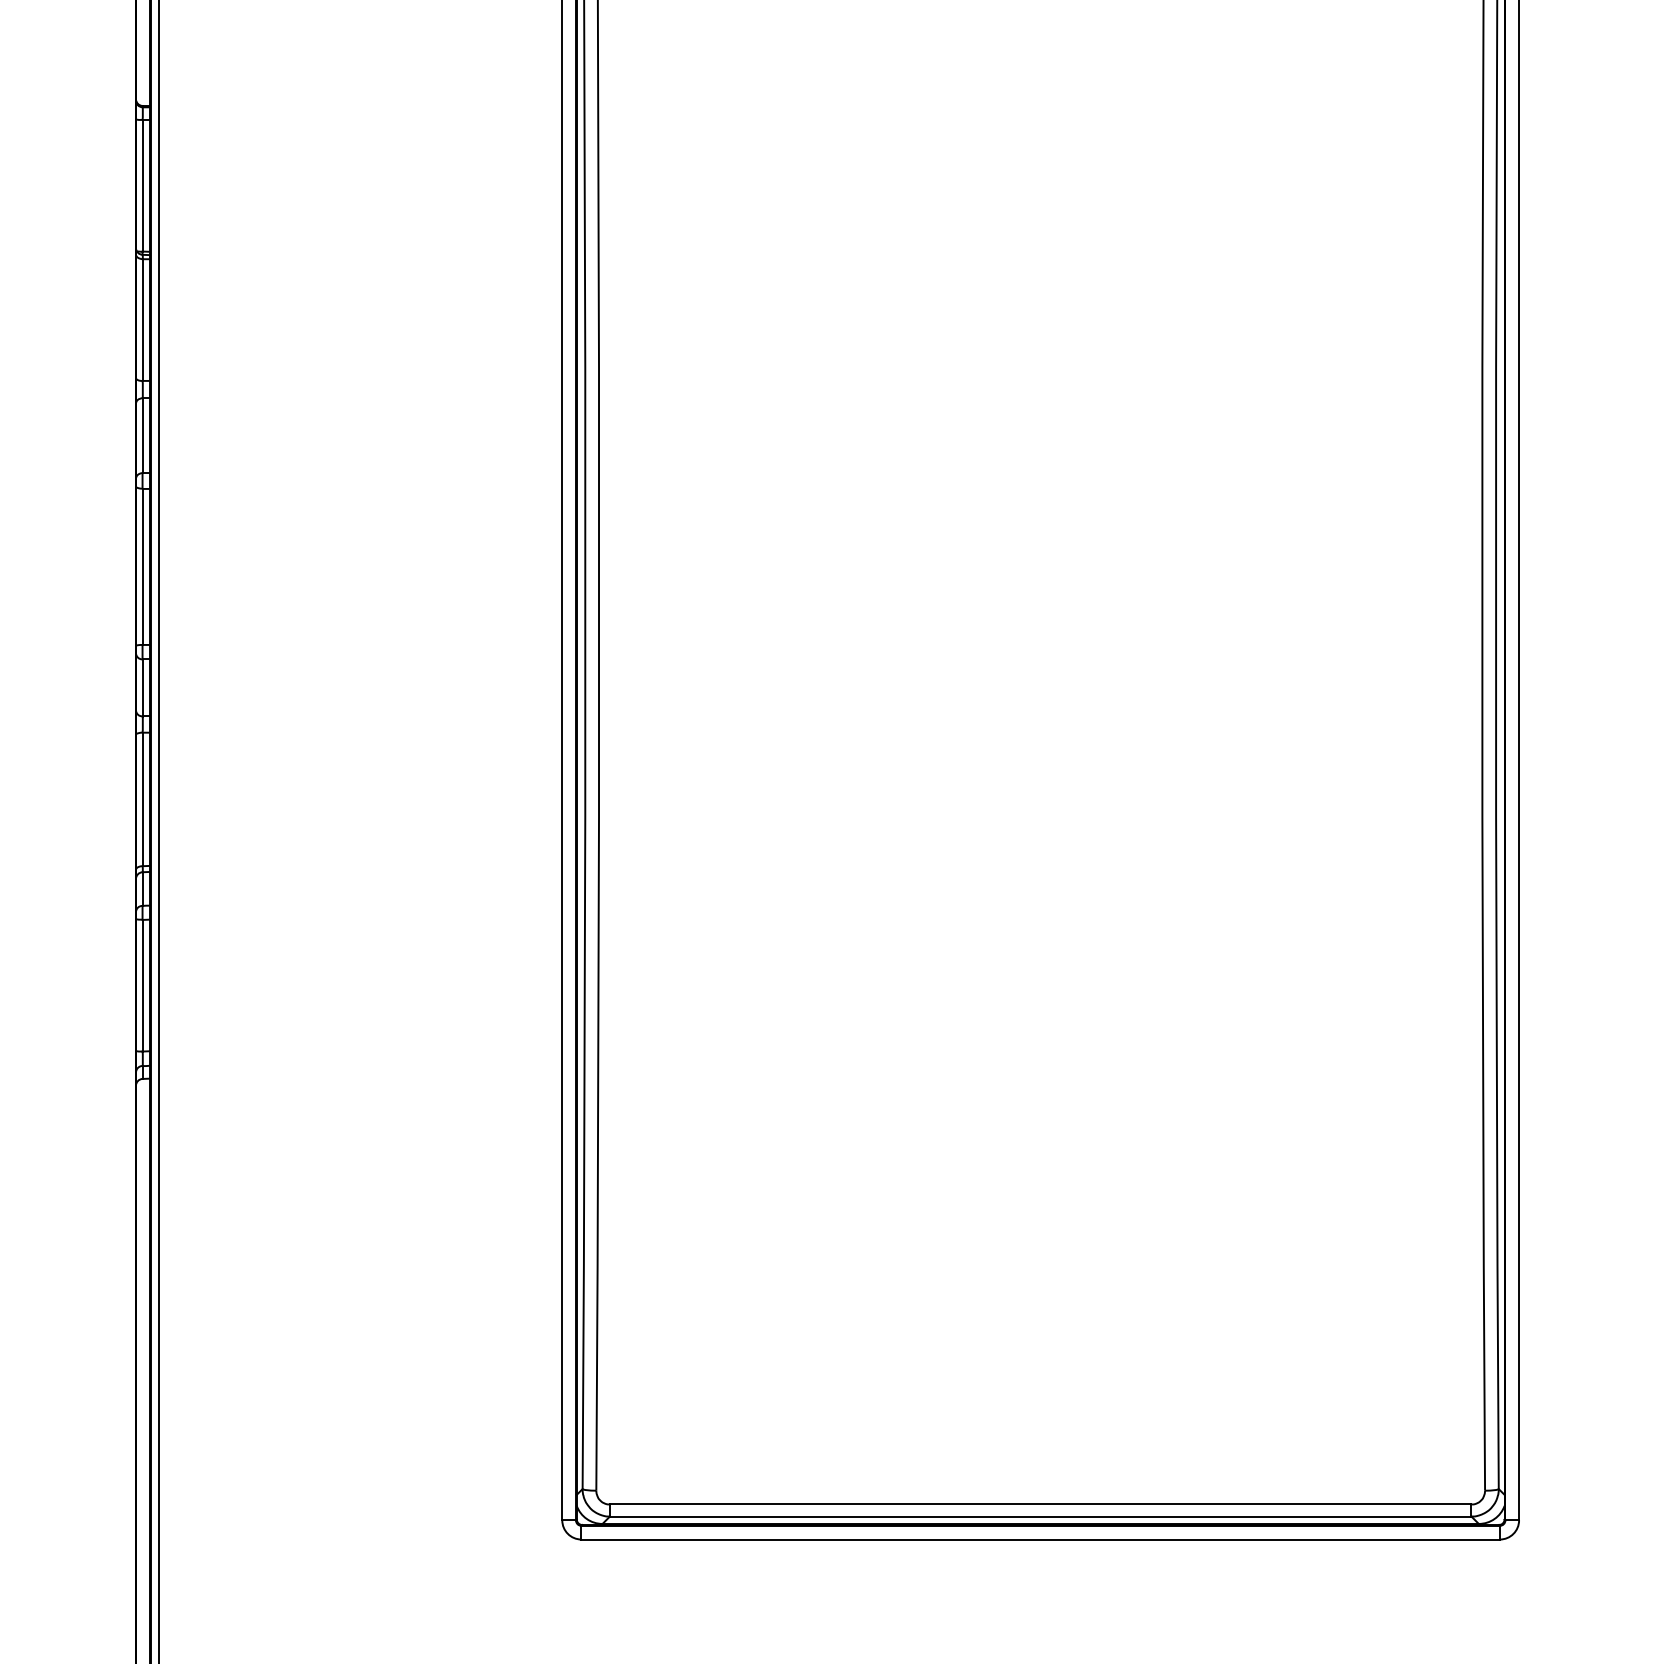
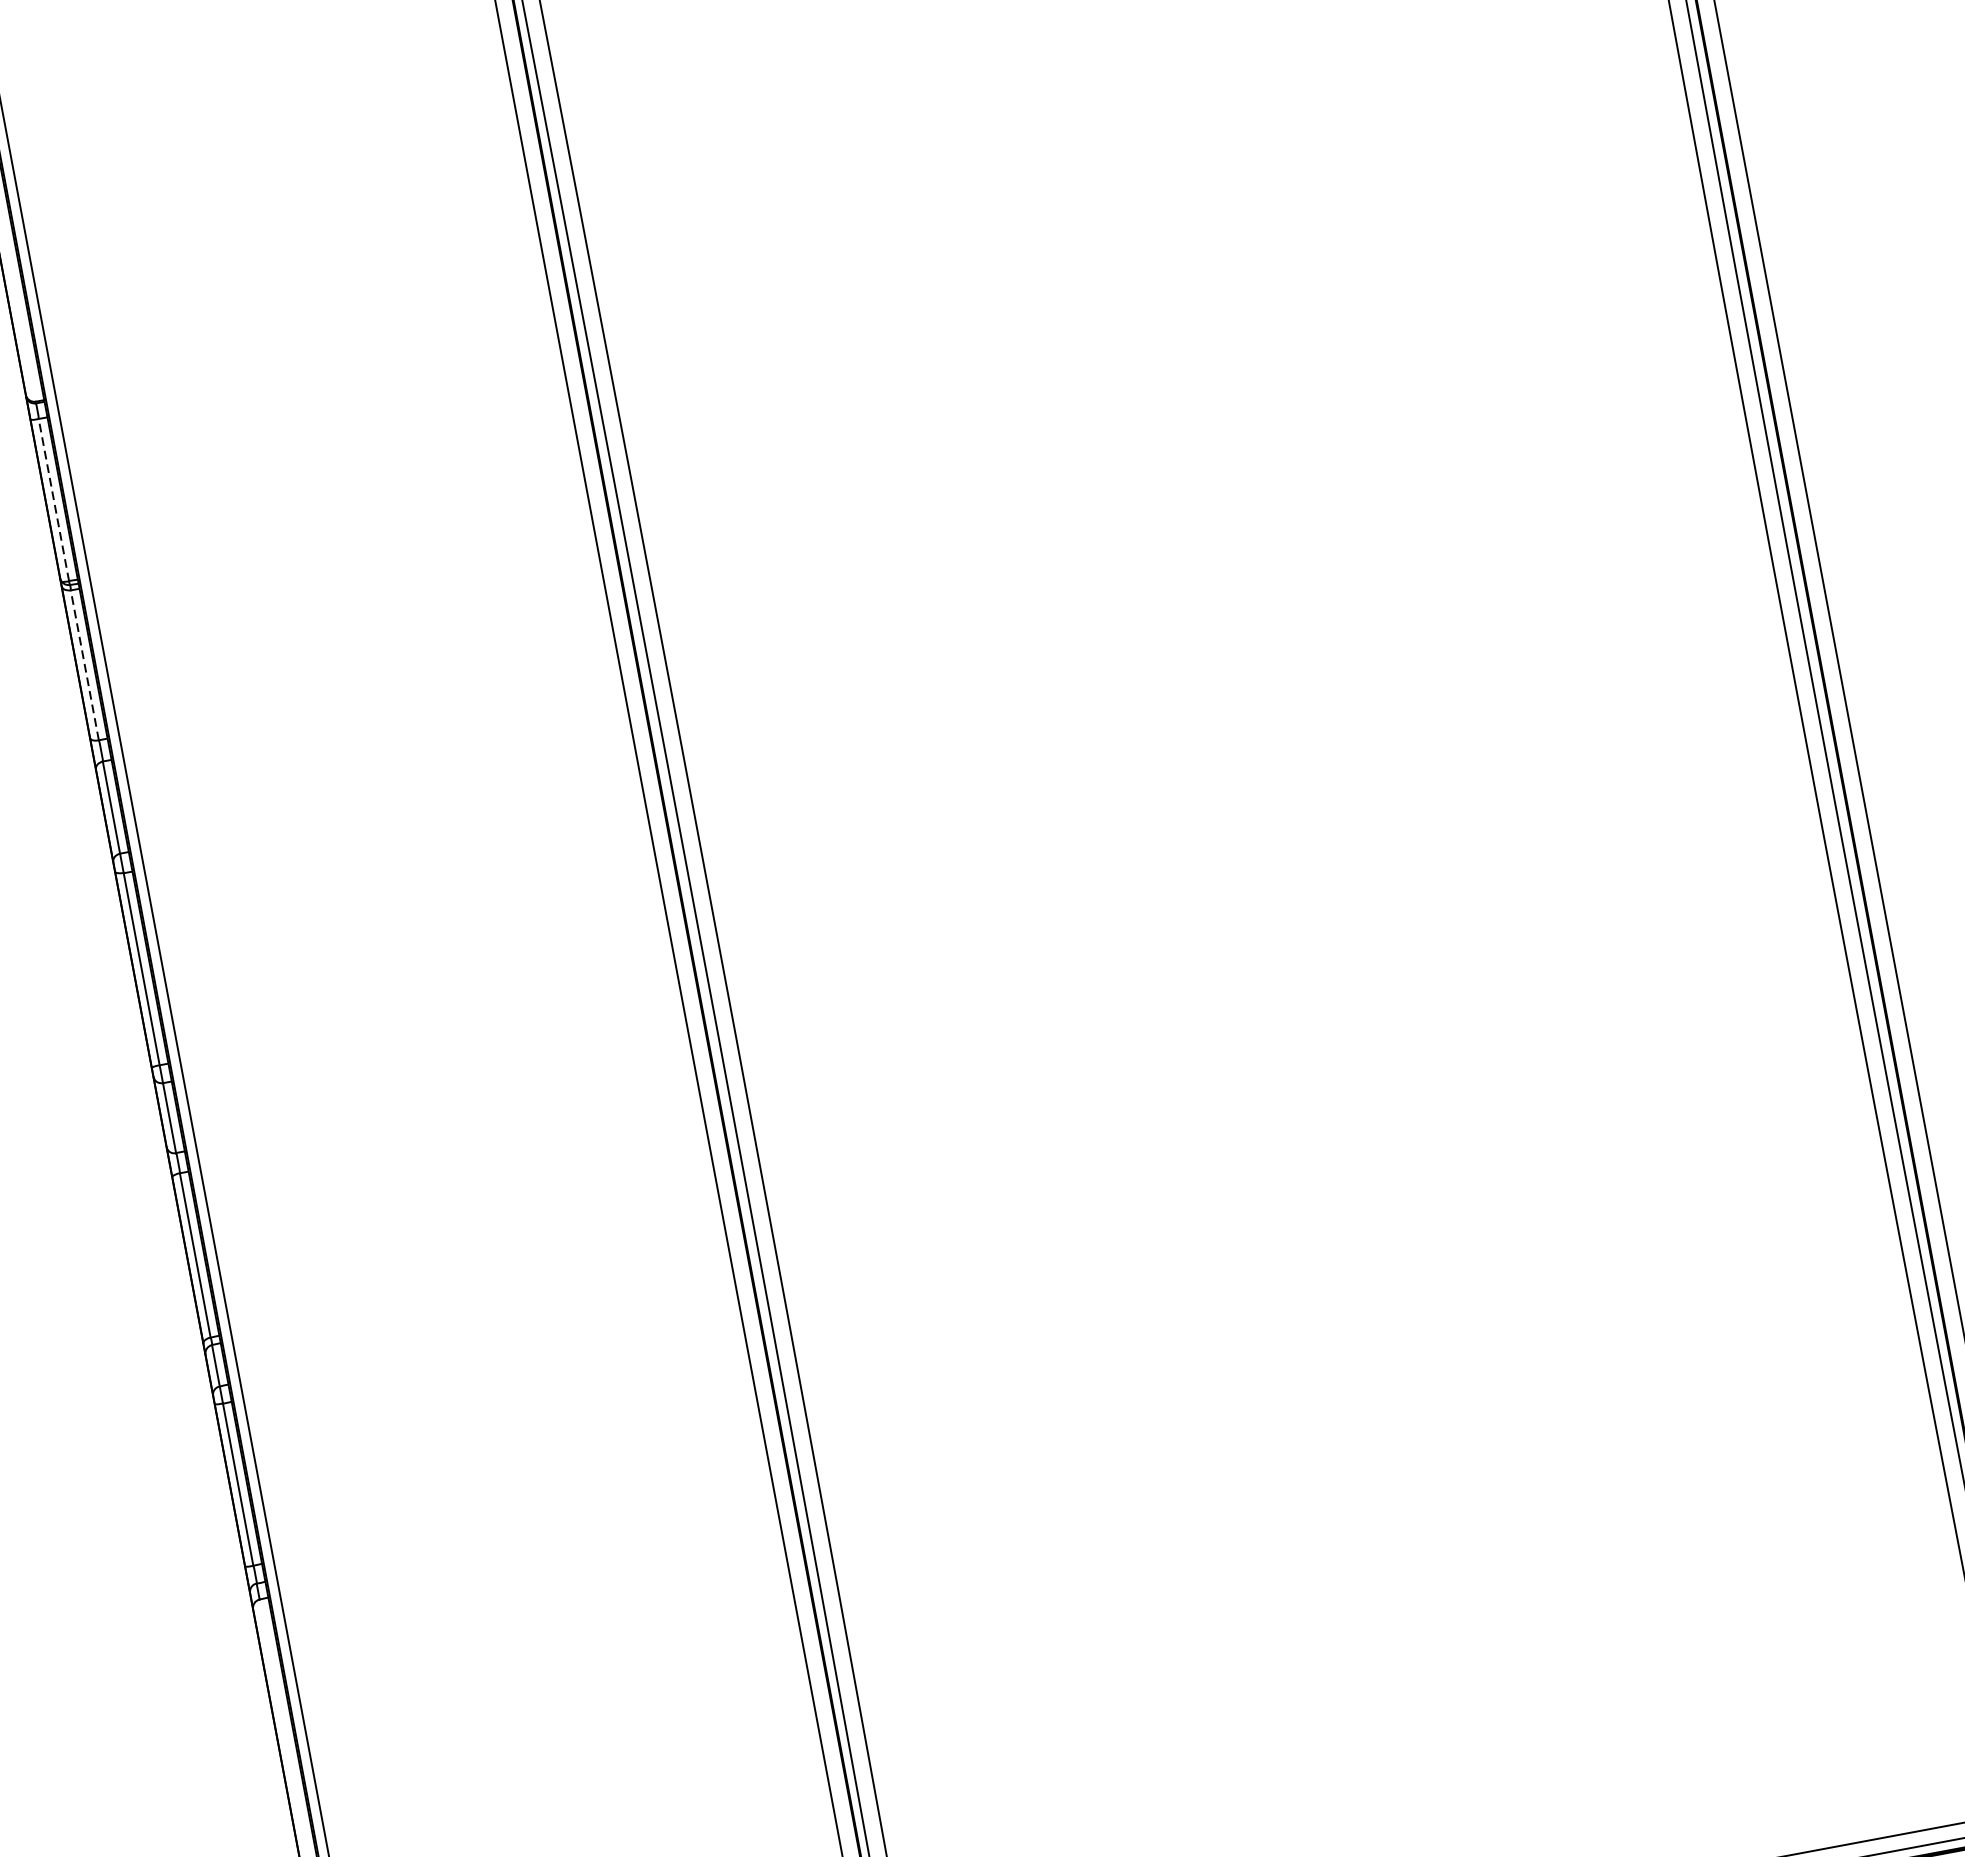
line: (142, 185) -> (53, 499), solid -> dashed
line: (142, 320) -> (84, 665), solid -> dashed

